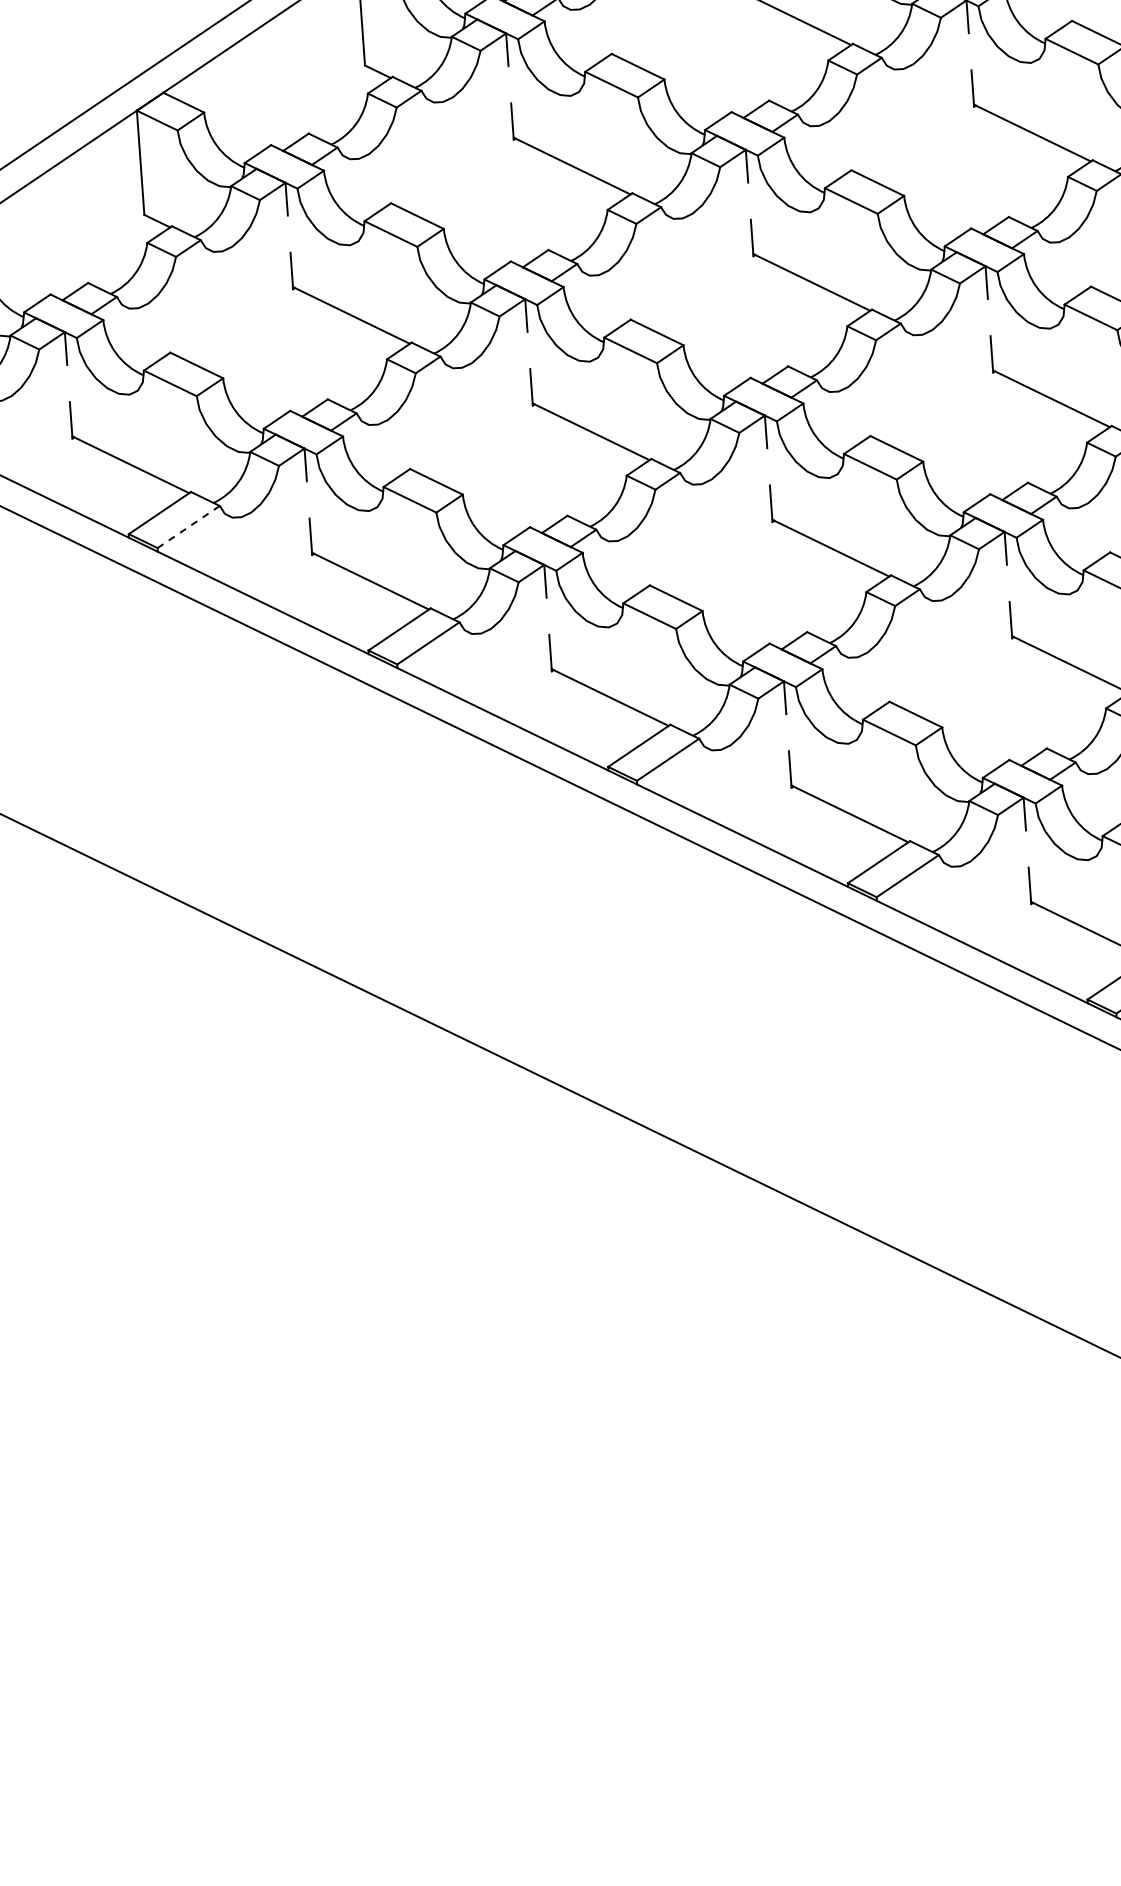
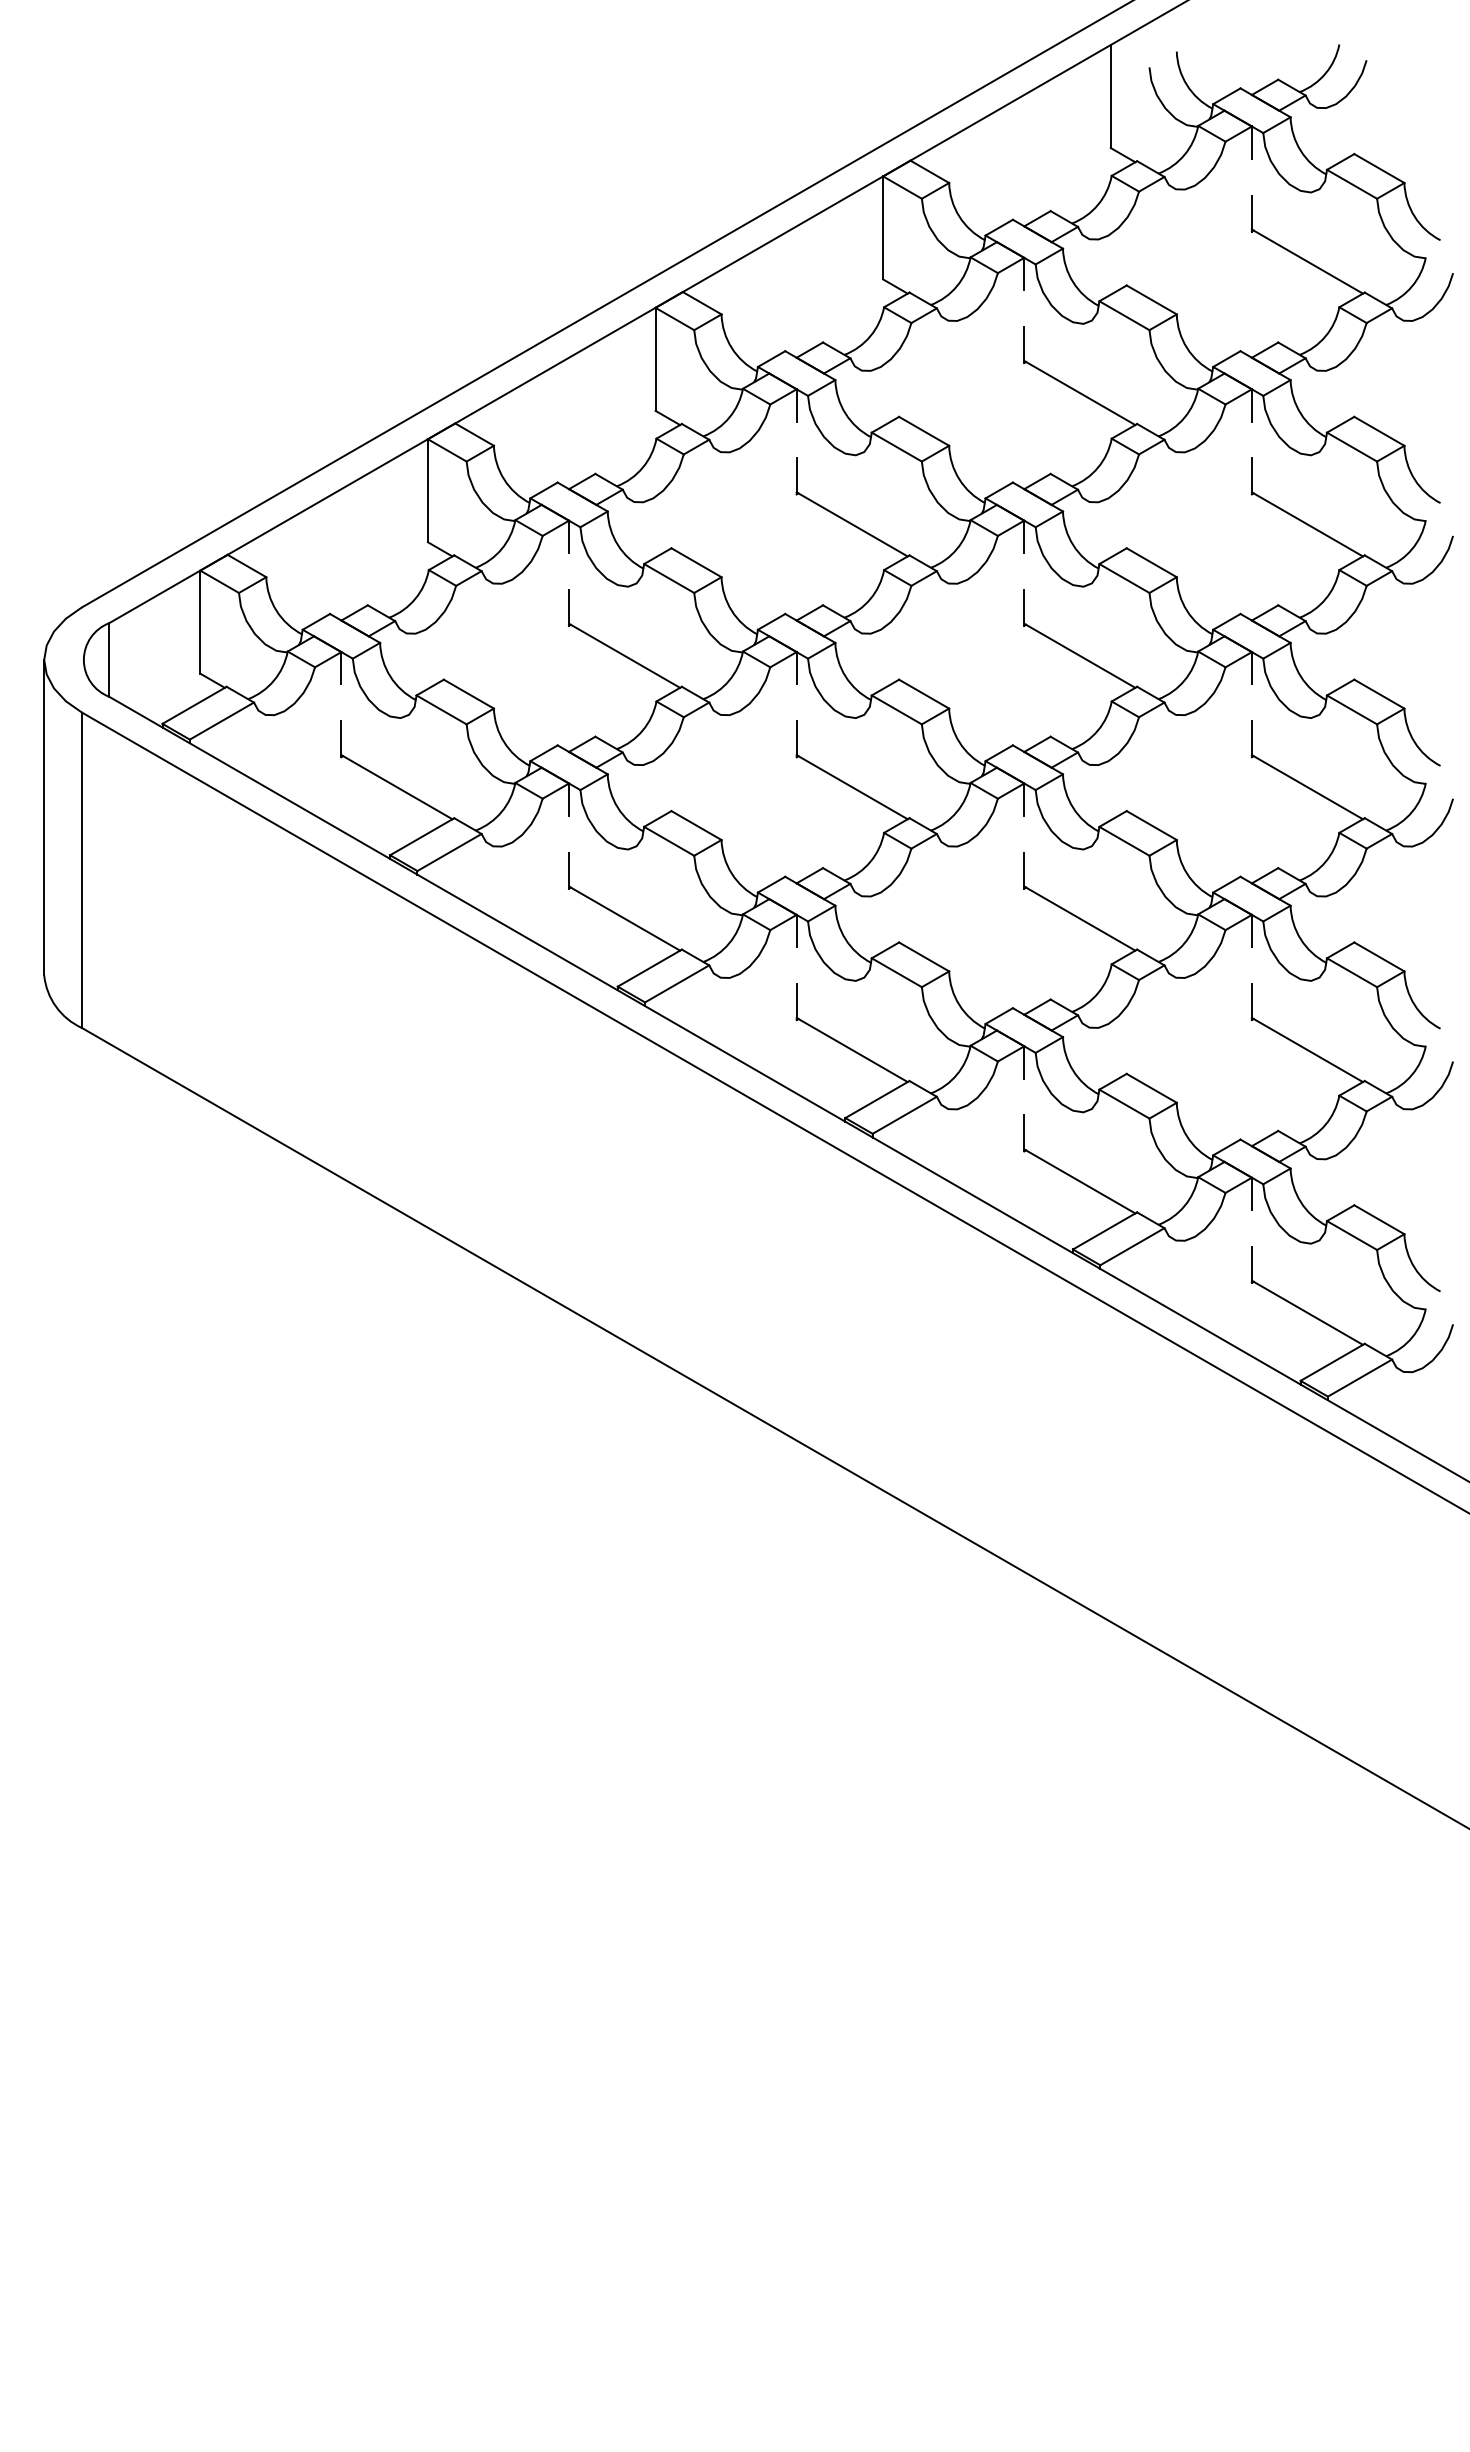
line: (188, 527) -> (449, 852), dashed -> solid

